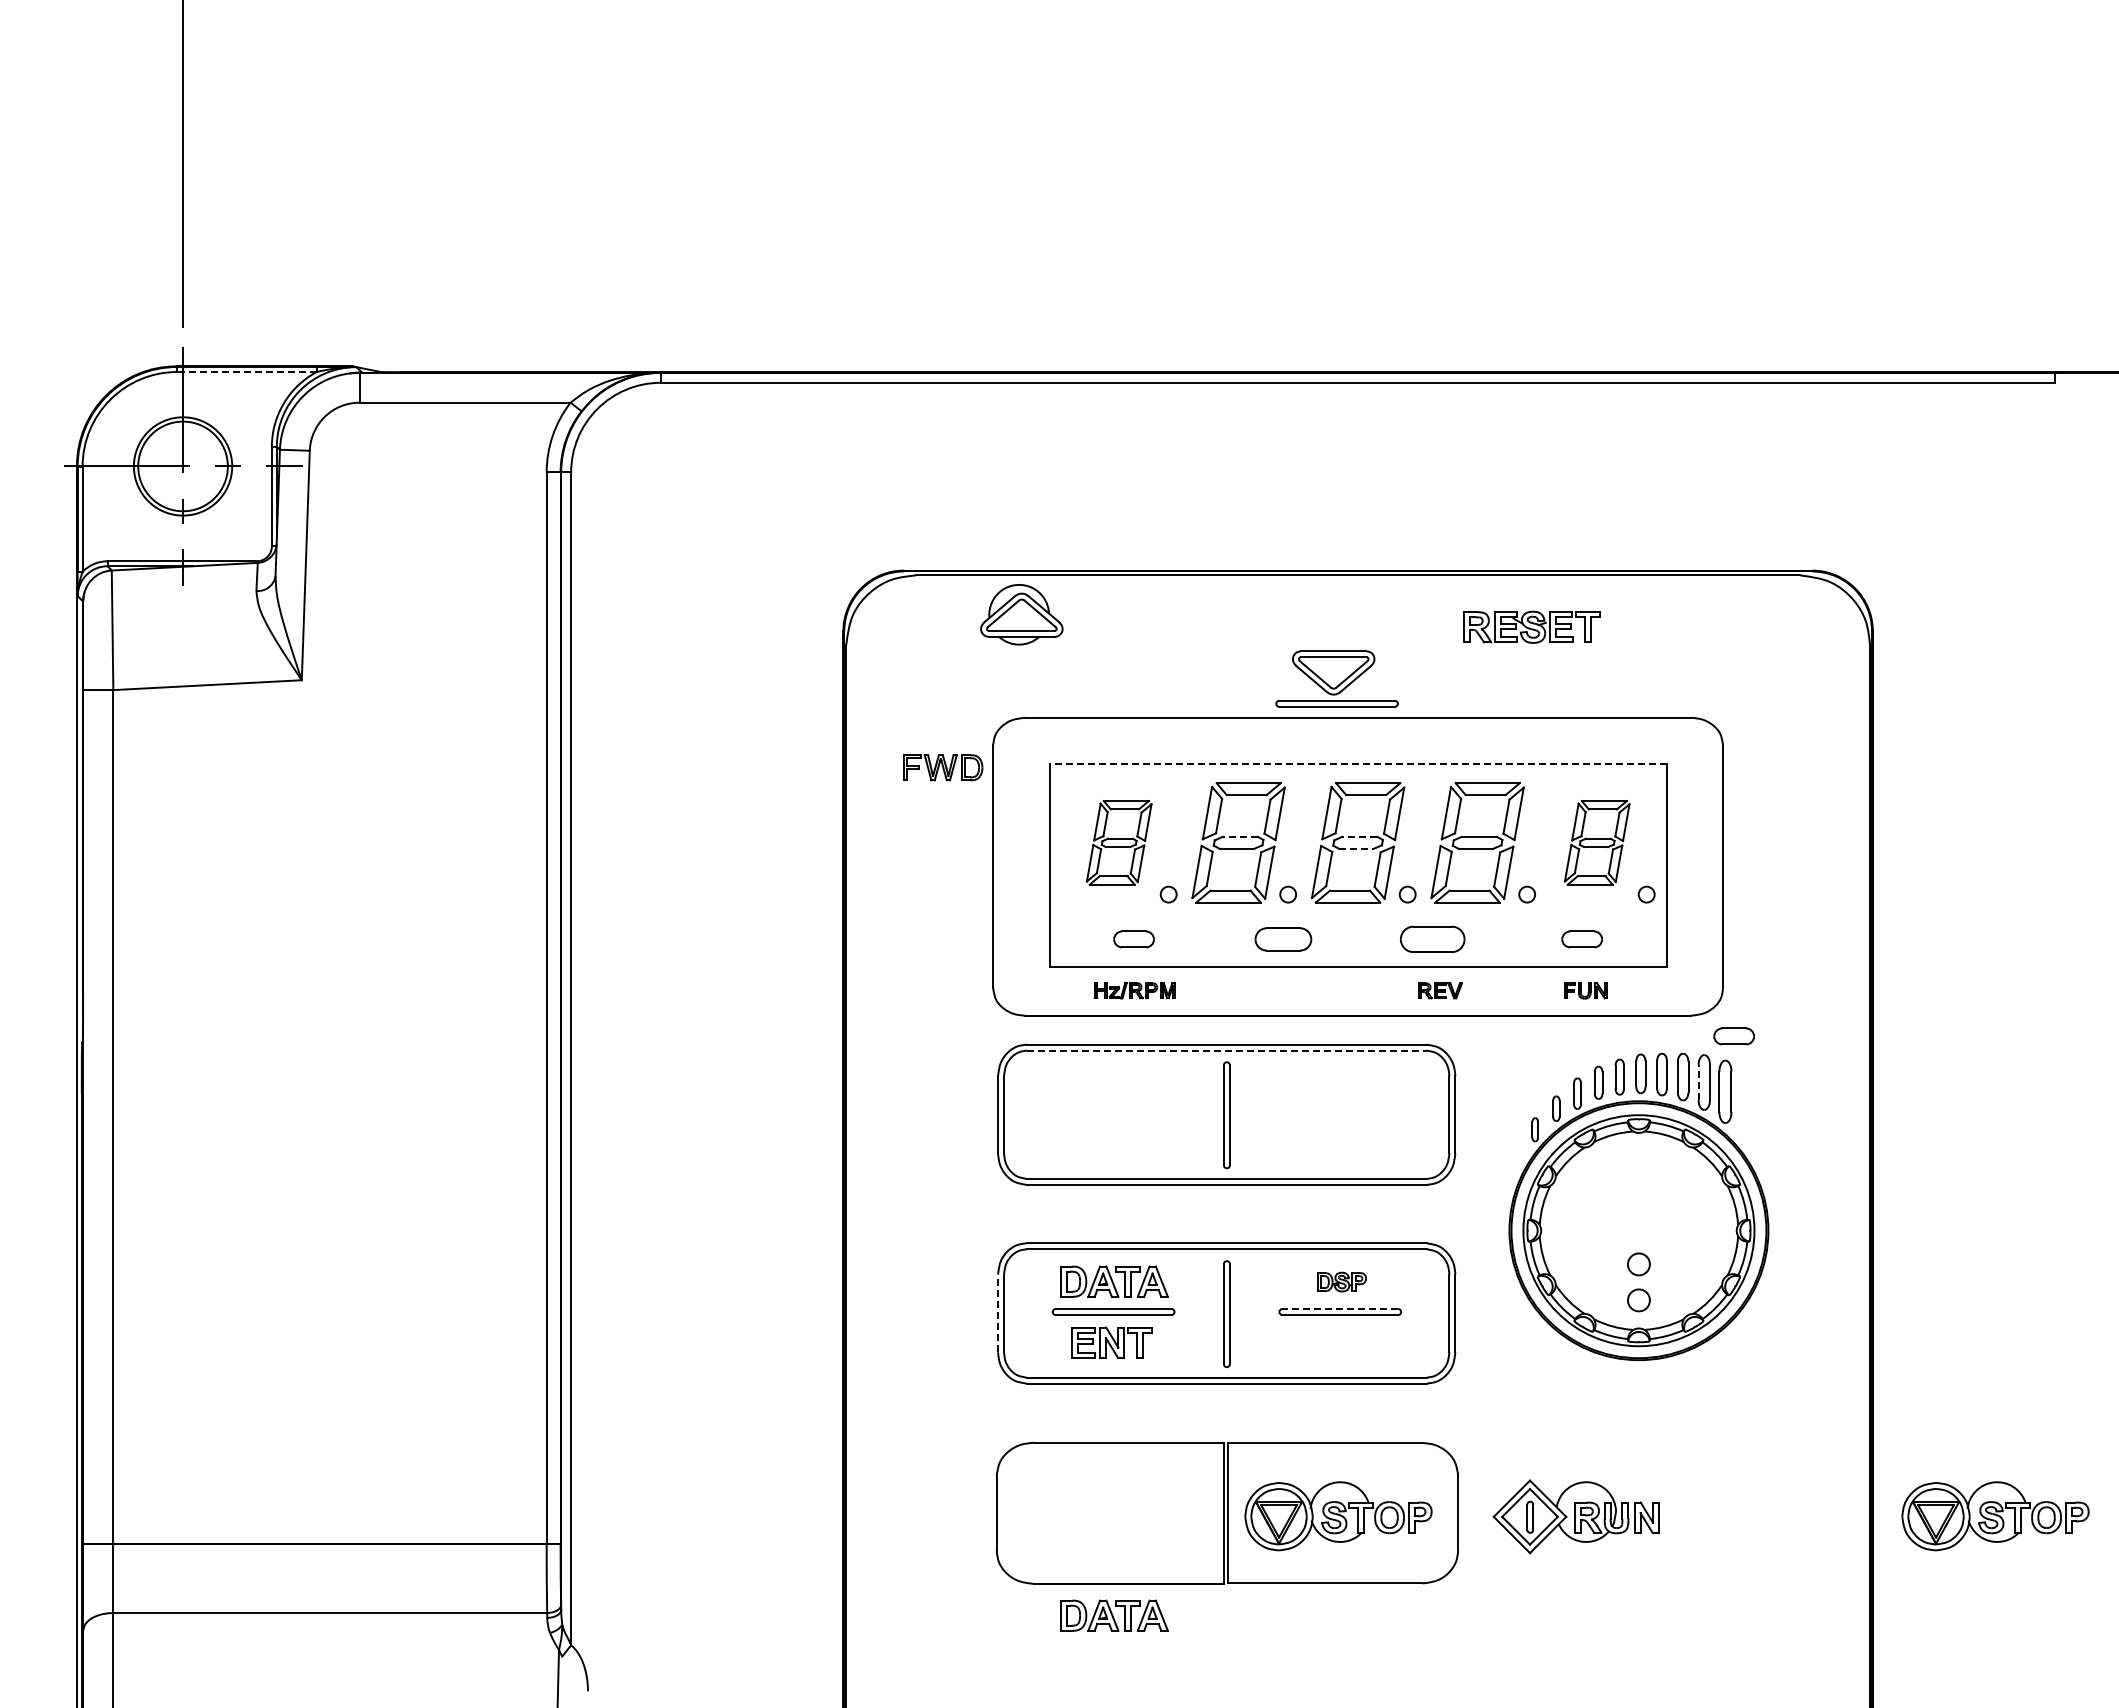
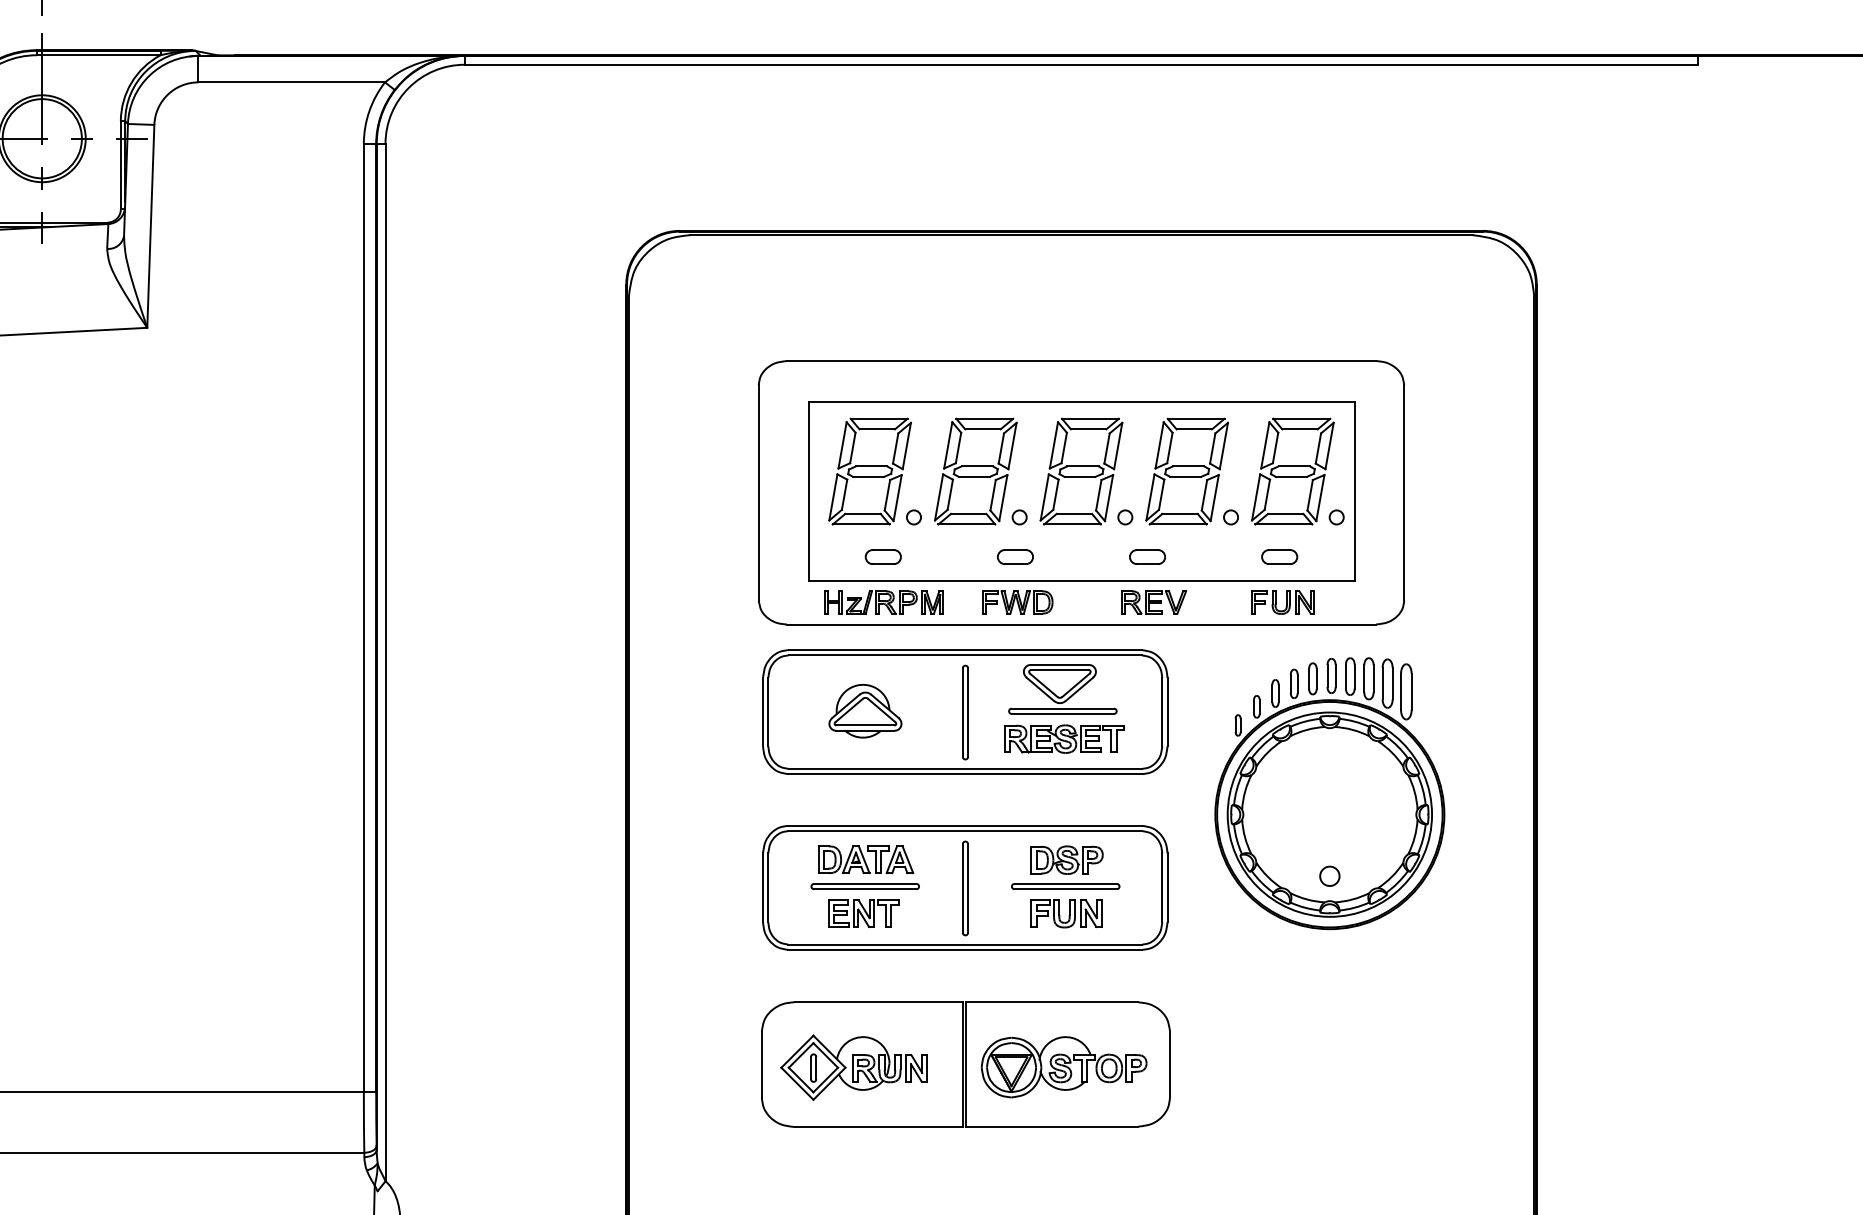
line: (247, 372) -> (99, 55), dashed -> solid
part: (1021, 614) -> (865, 711), moved
part: (1531, 626) -> (1064, 738), moved
part: (1336, 678) -> (1062, 688), moved
line: (1358, 763) -> (1081, 401), dashed -> solid
part: (943, 767) -> (1018, 602), moved
line: (1240, 836) -> (977, 466), dashed -> solid
line: (1359, 836) -> (1082, 466), dashed -> solid
part: (1119, 842) -> (870, 471), size x1.43
part: (1597, 842) -> (1293, 471), size x1.43
line: (1356, 848) -> (1080, 476), dashed -> solid
part: (1283, 939) -> (1015, 557), size x0.71
part: (1432, 939) -> (1147, 557), size x0.62
part: (1134, 990) -> (883, 602), size x1.67
part: (1440, 990) -> (1154, 602), size x1.67
part: (1585, 990) -> (1282, 602), size x1.67
part: (1733, 1036) -> (1413, 642), removed
line: (1226, 1050) -> (965, 655), dashed -> solid
line: (1698, 1082) -> (1382, 683), dashed -> solid
part: (1638, 1264) -> (1329, 844), removed
part: (1341, 1281) -> (1066, 859), size x1.67
line: (1340, 1309) -> (1065, 884), dashed -> solid
line: (998, 1313) -> (763, 887), dashed -> solid
part: (1341, 1342) -> (1066, 913), added
part: (1575, 1516) -> (853, 1067), moved
part: (1995, 1516) -> (1645, 1067), removed
part: (1114, 1615) -> (866, 1154), removed

